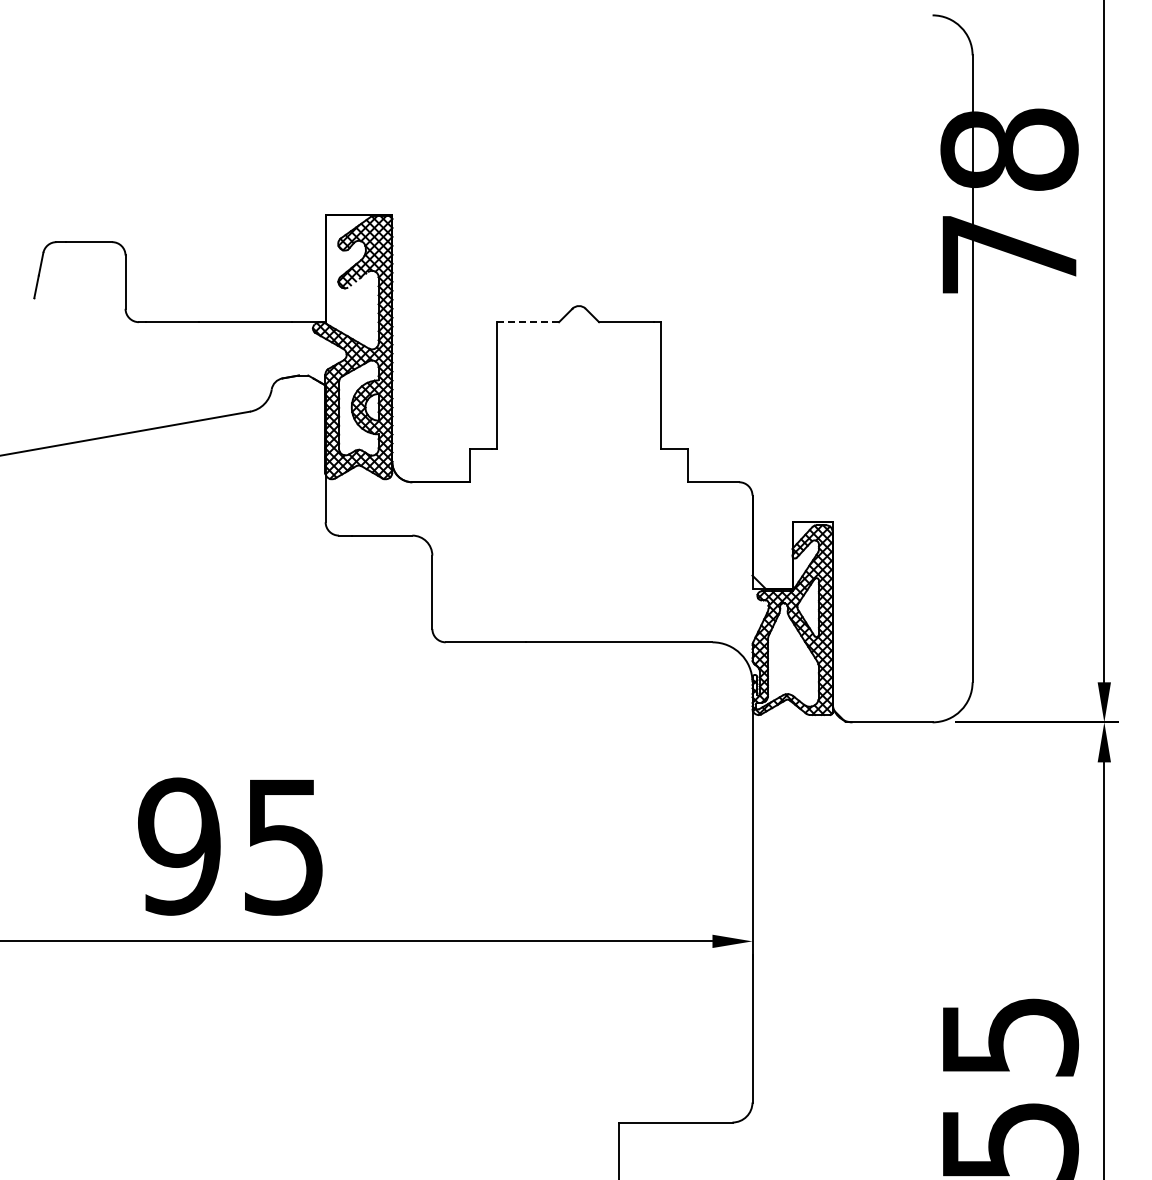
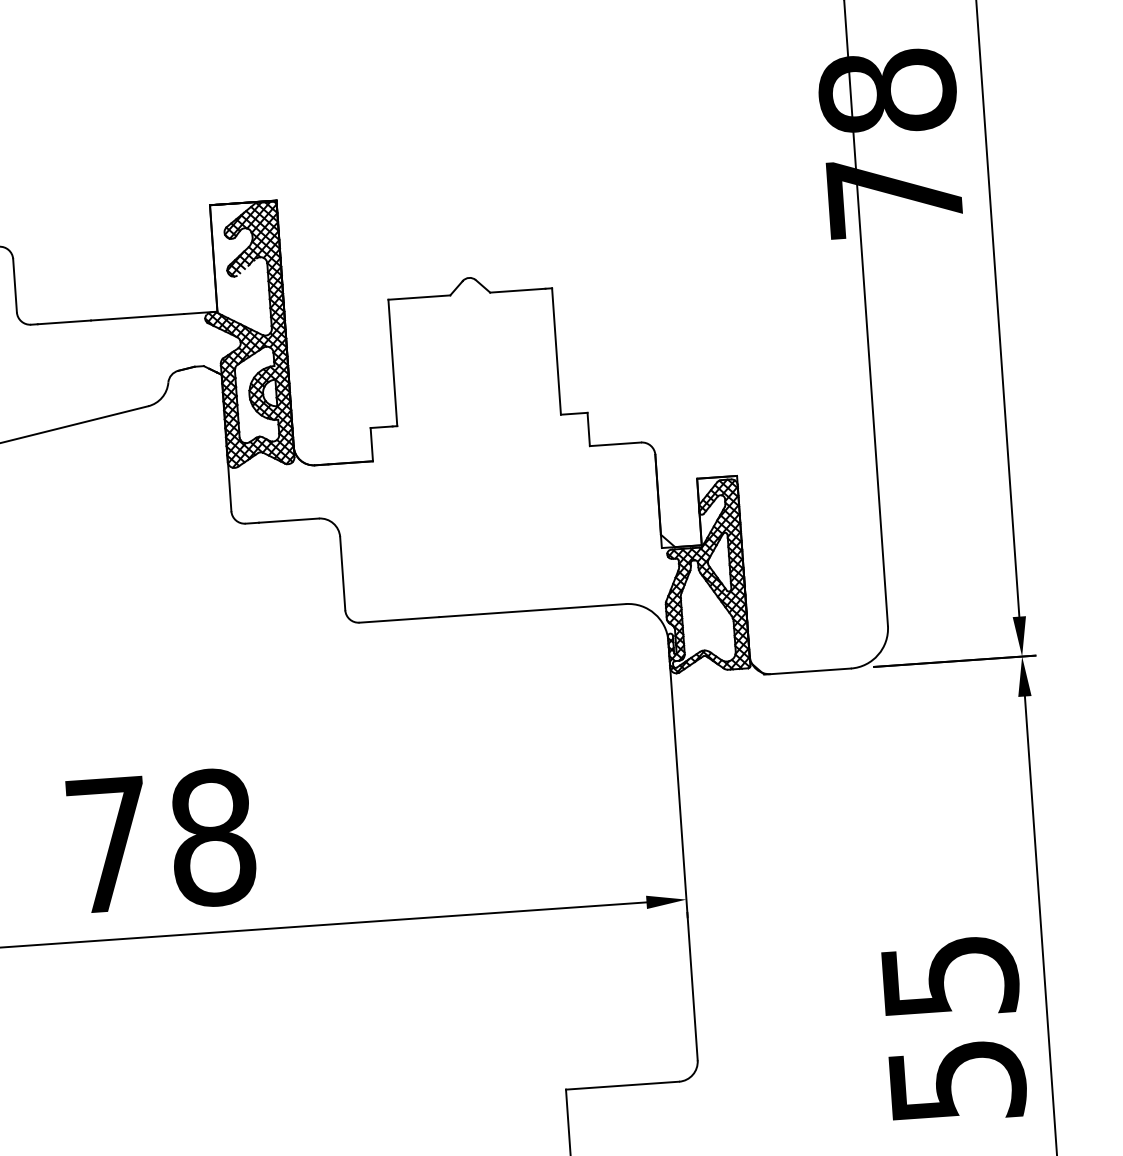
line: (527, 322) -> (418, 297), dashed -> solid
text: (231, 846) -> (160, 841), 95 -> 78

